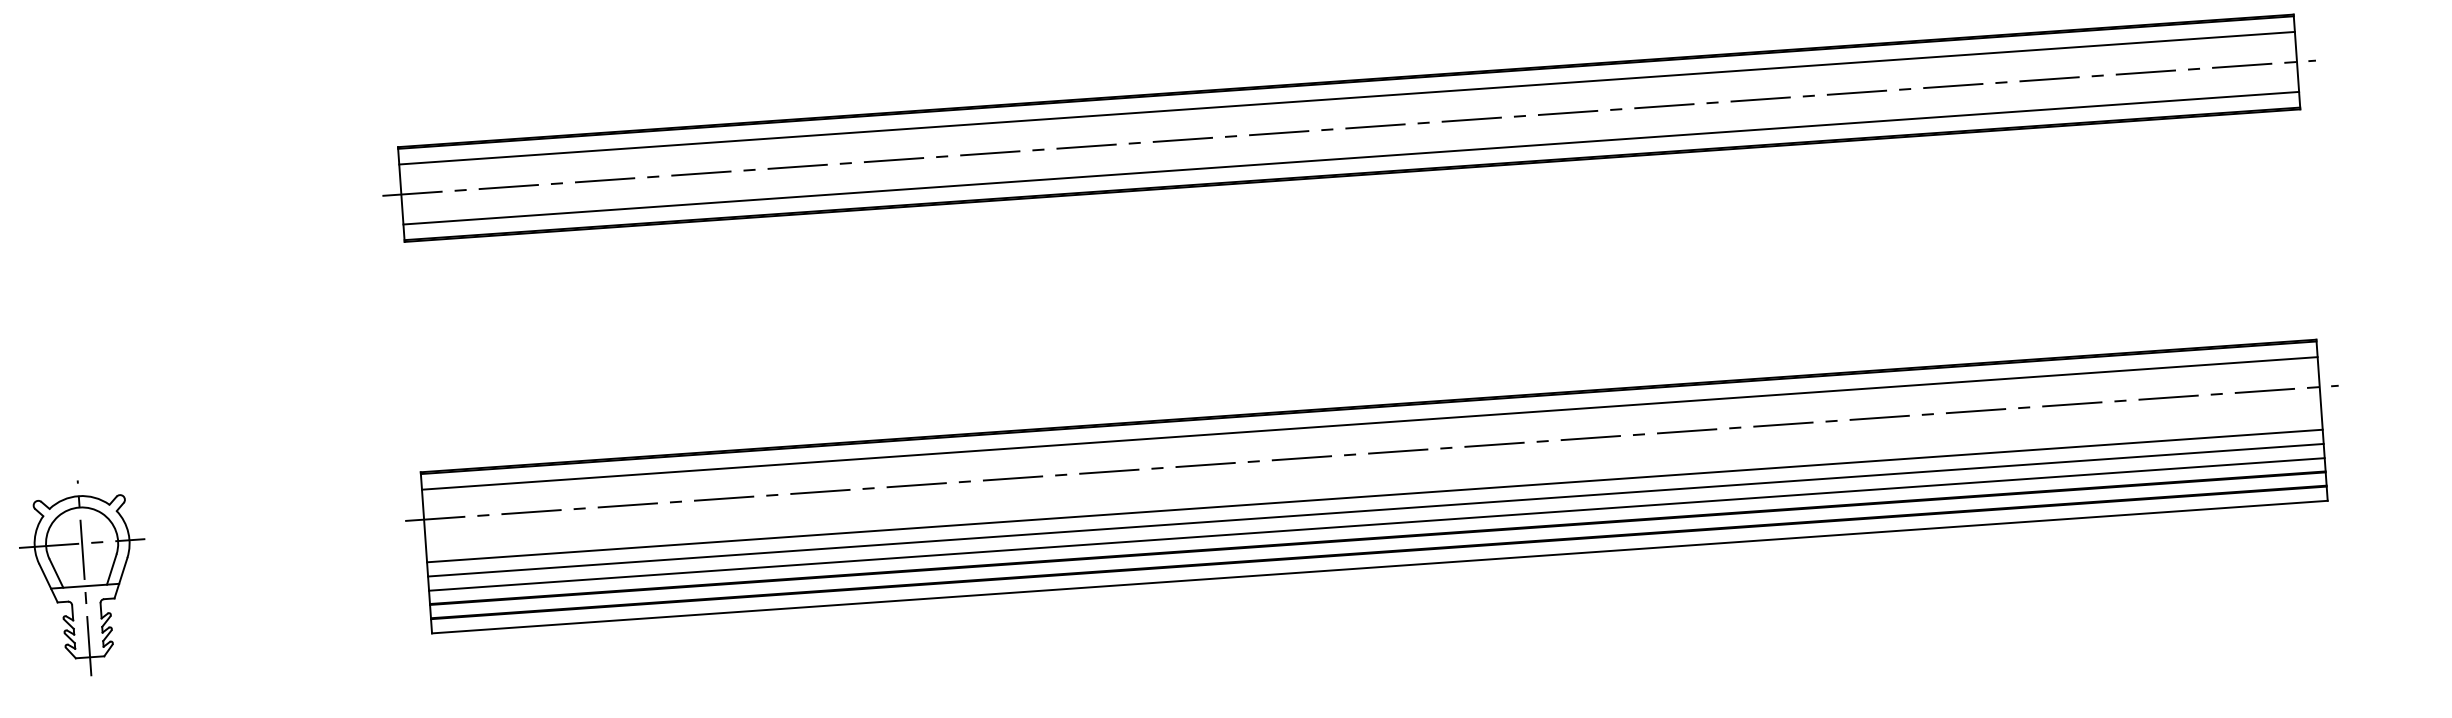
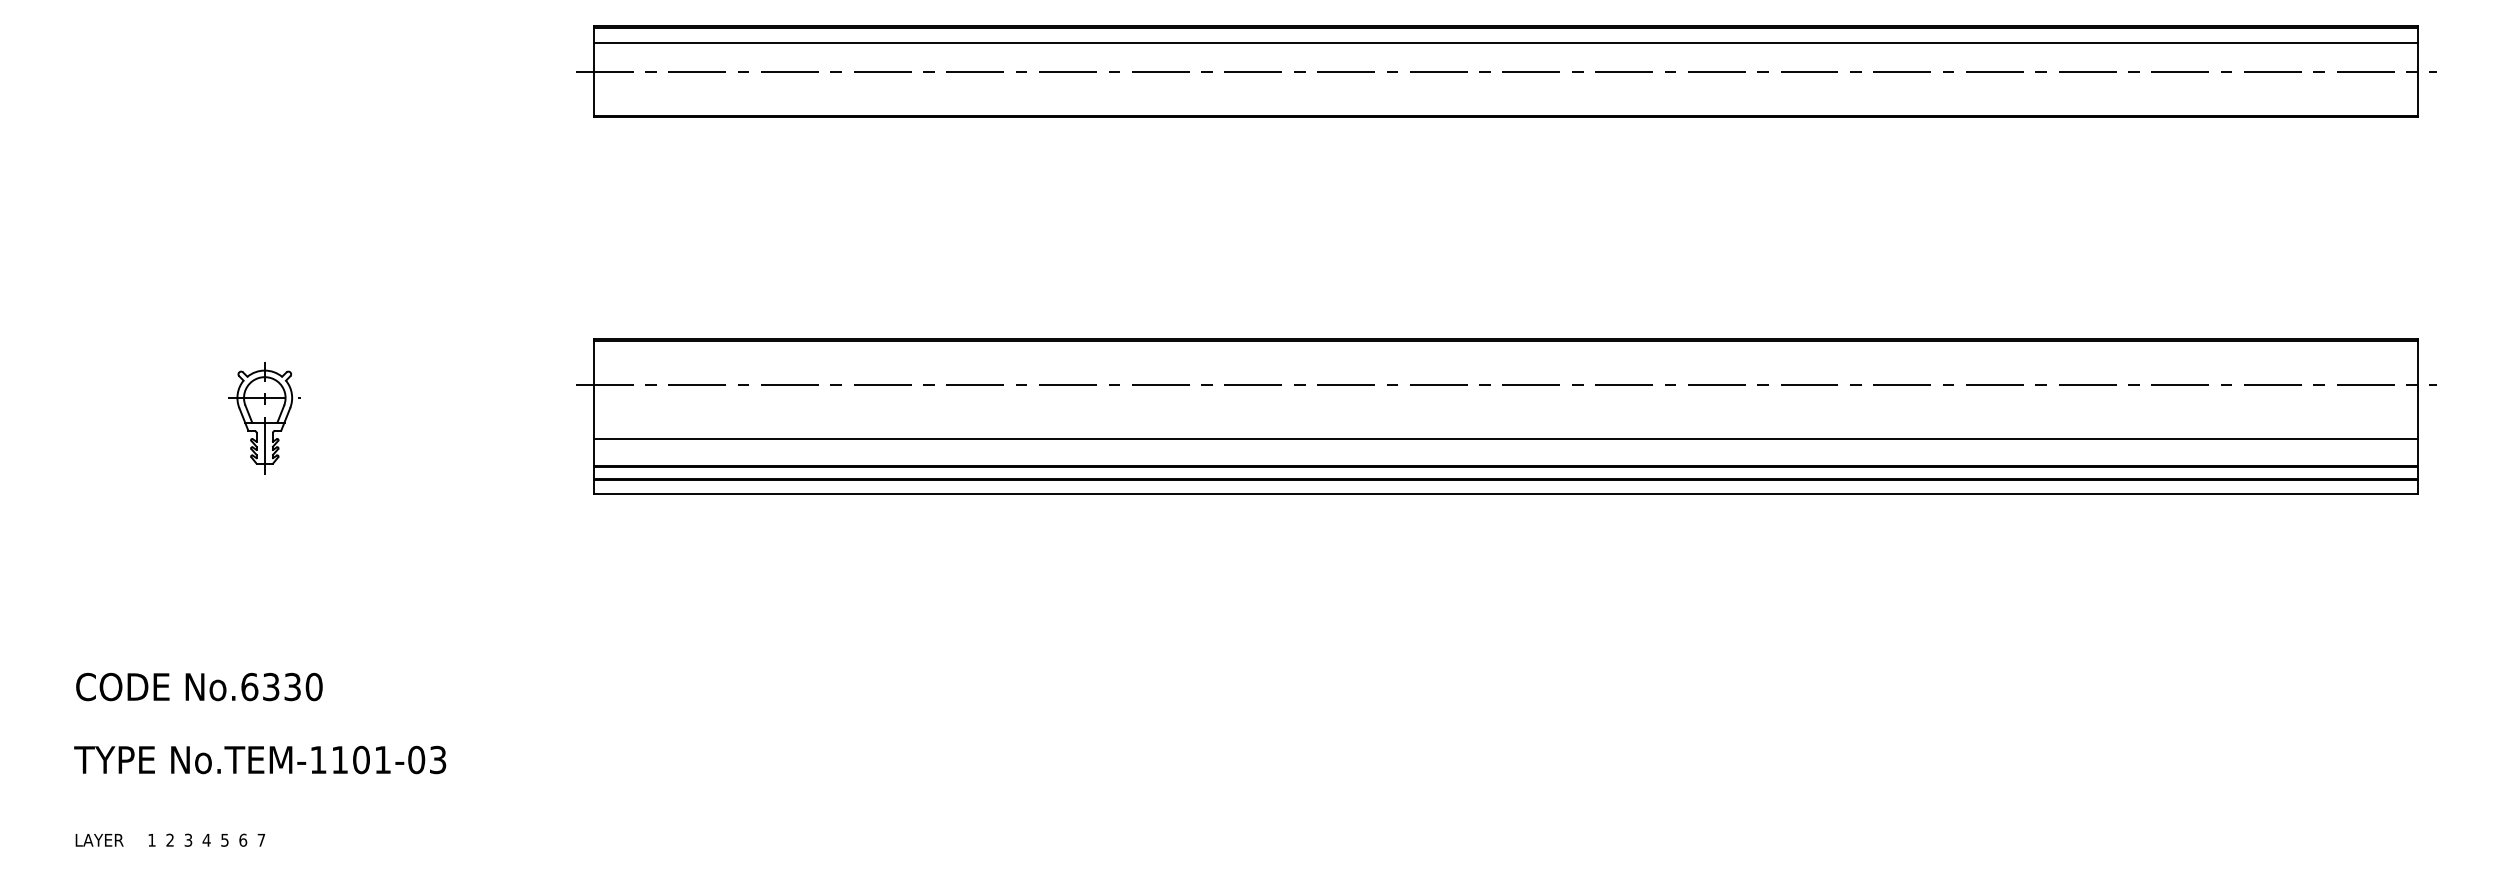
line: (1350, 158) -> (1505, 100), removed
line: (1369, 423) -> (1505, 355), removed
line: (1374, 495) -> (1505, 425), removed
line: (1376, 524) -> (1505, 453), removed
part: (84, 577) -> (264, 417), size x0.6

